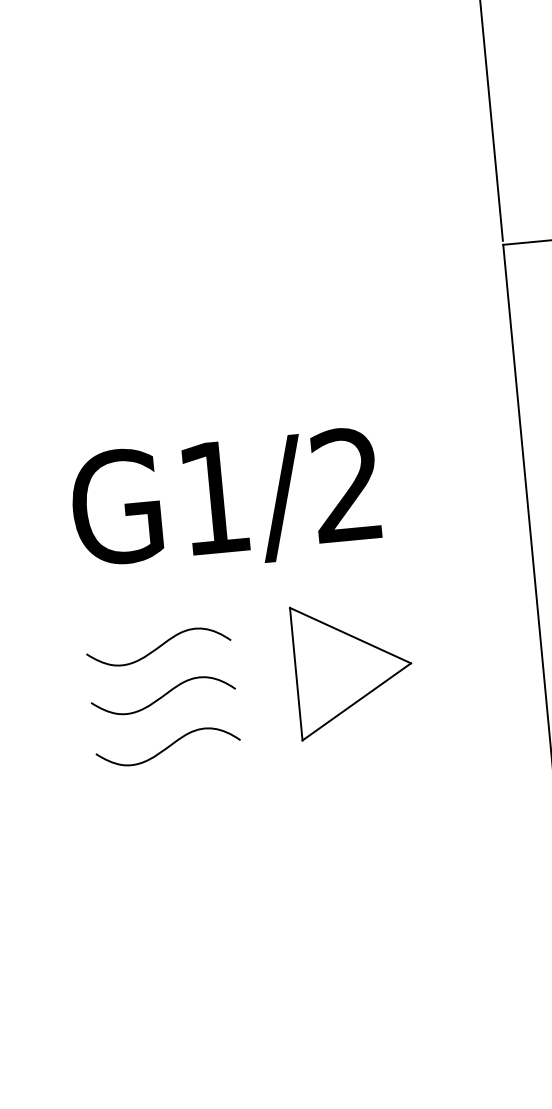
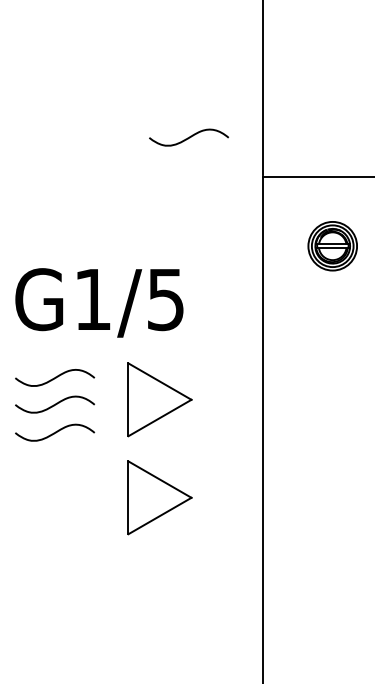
curve: (360, 186) -> (188, 137), added
text: (346, 485) -> (165, 299), G1/2 -> G1/5
part: (369, 846) -> (159, 497), added

